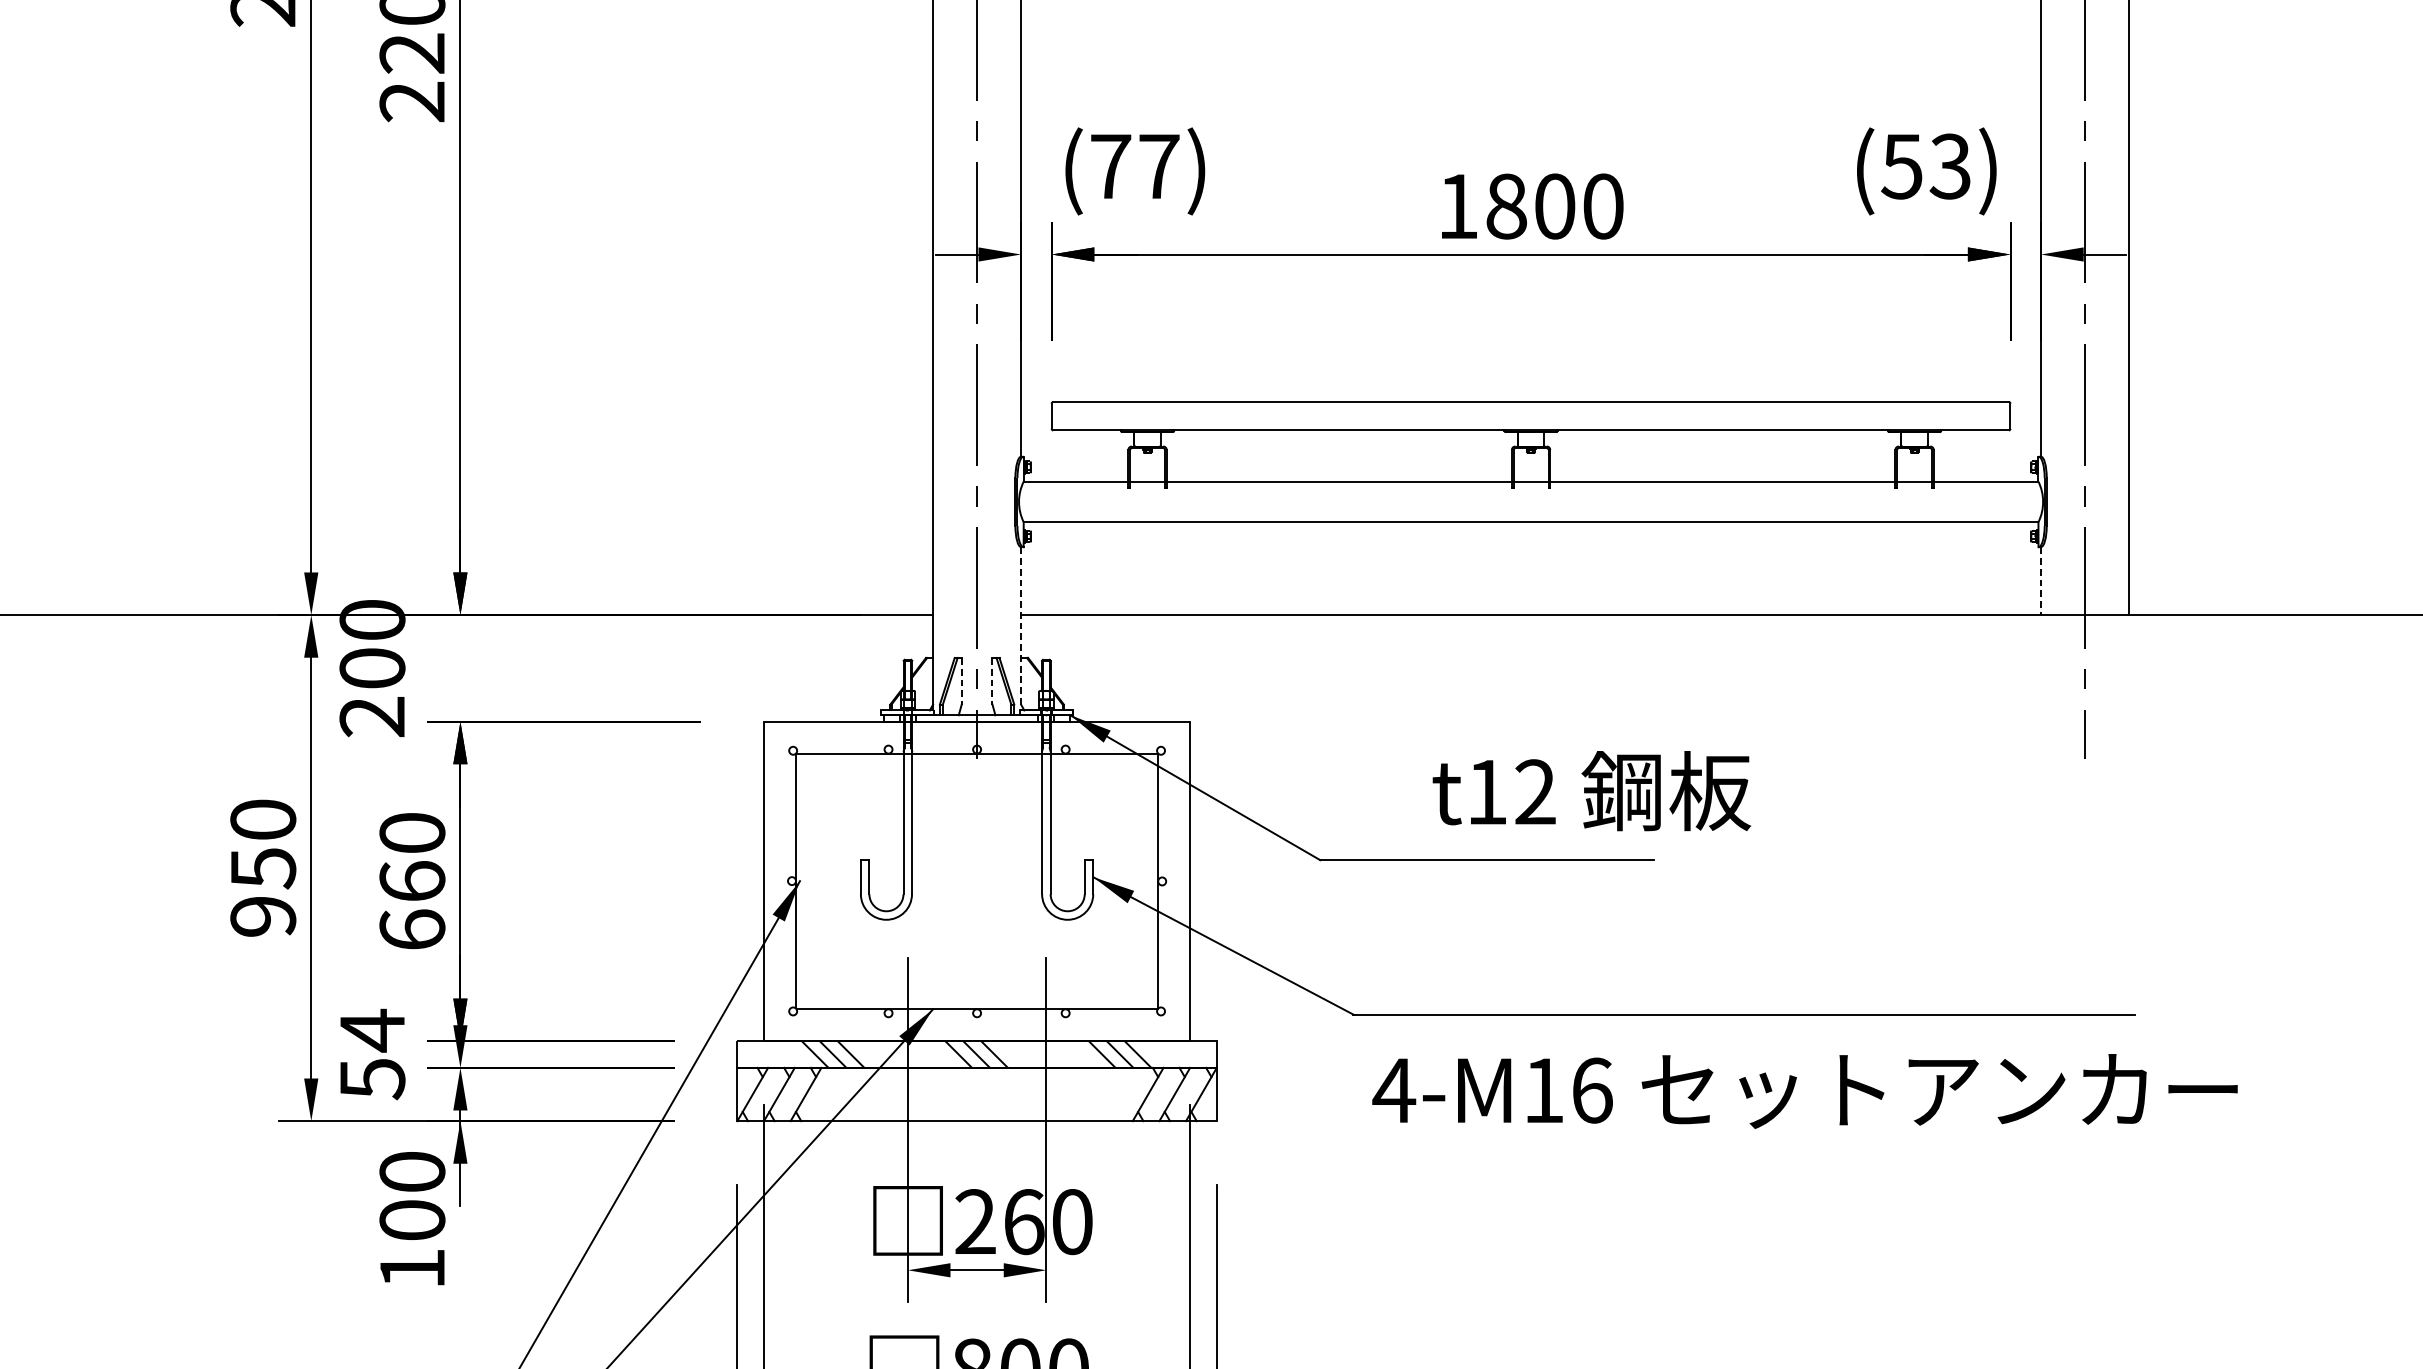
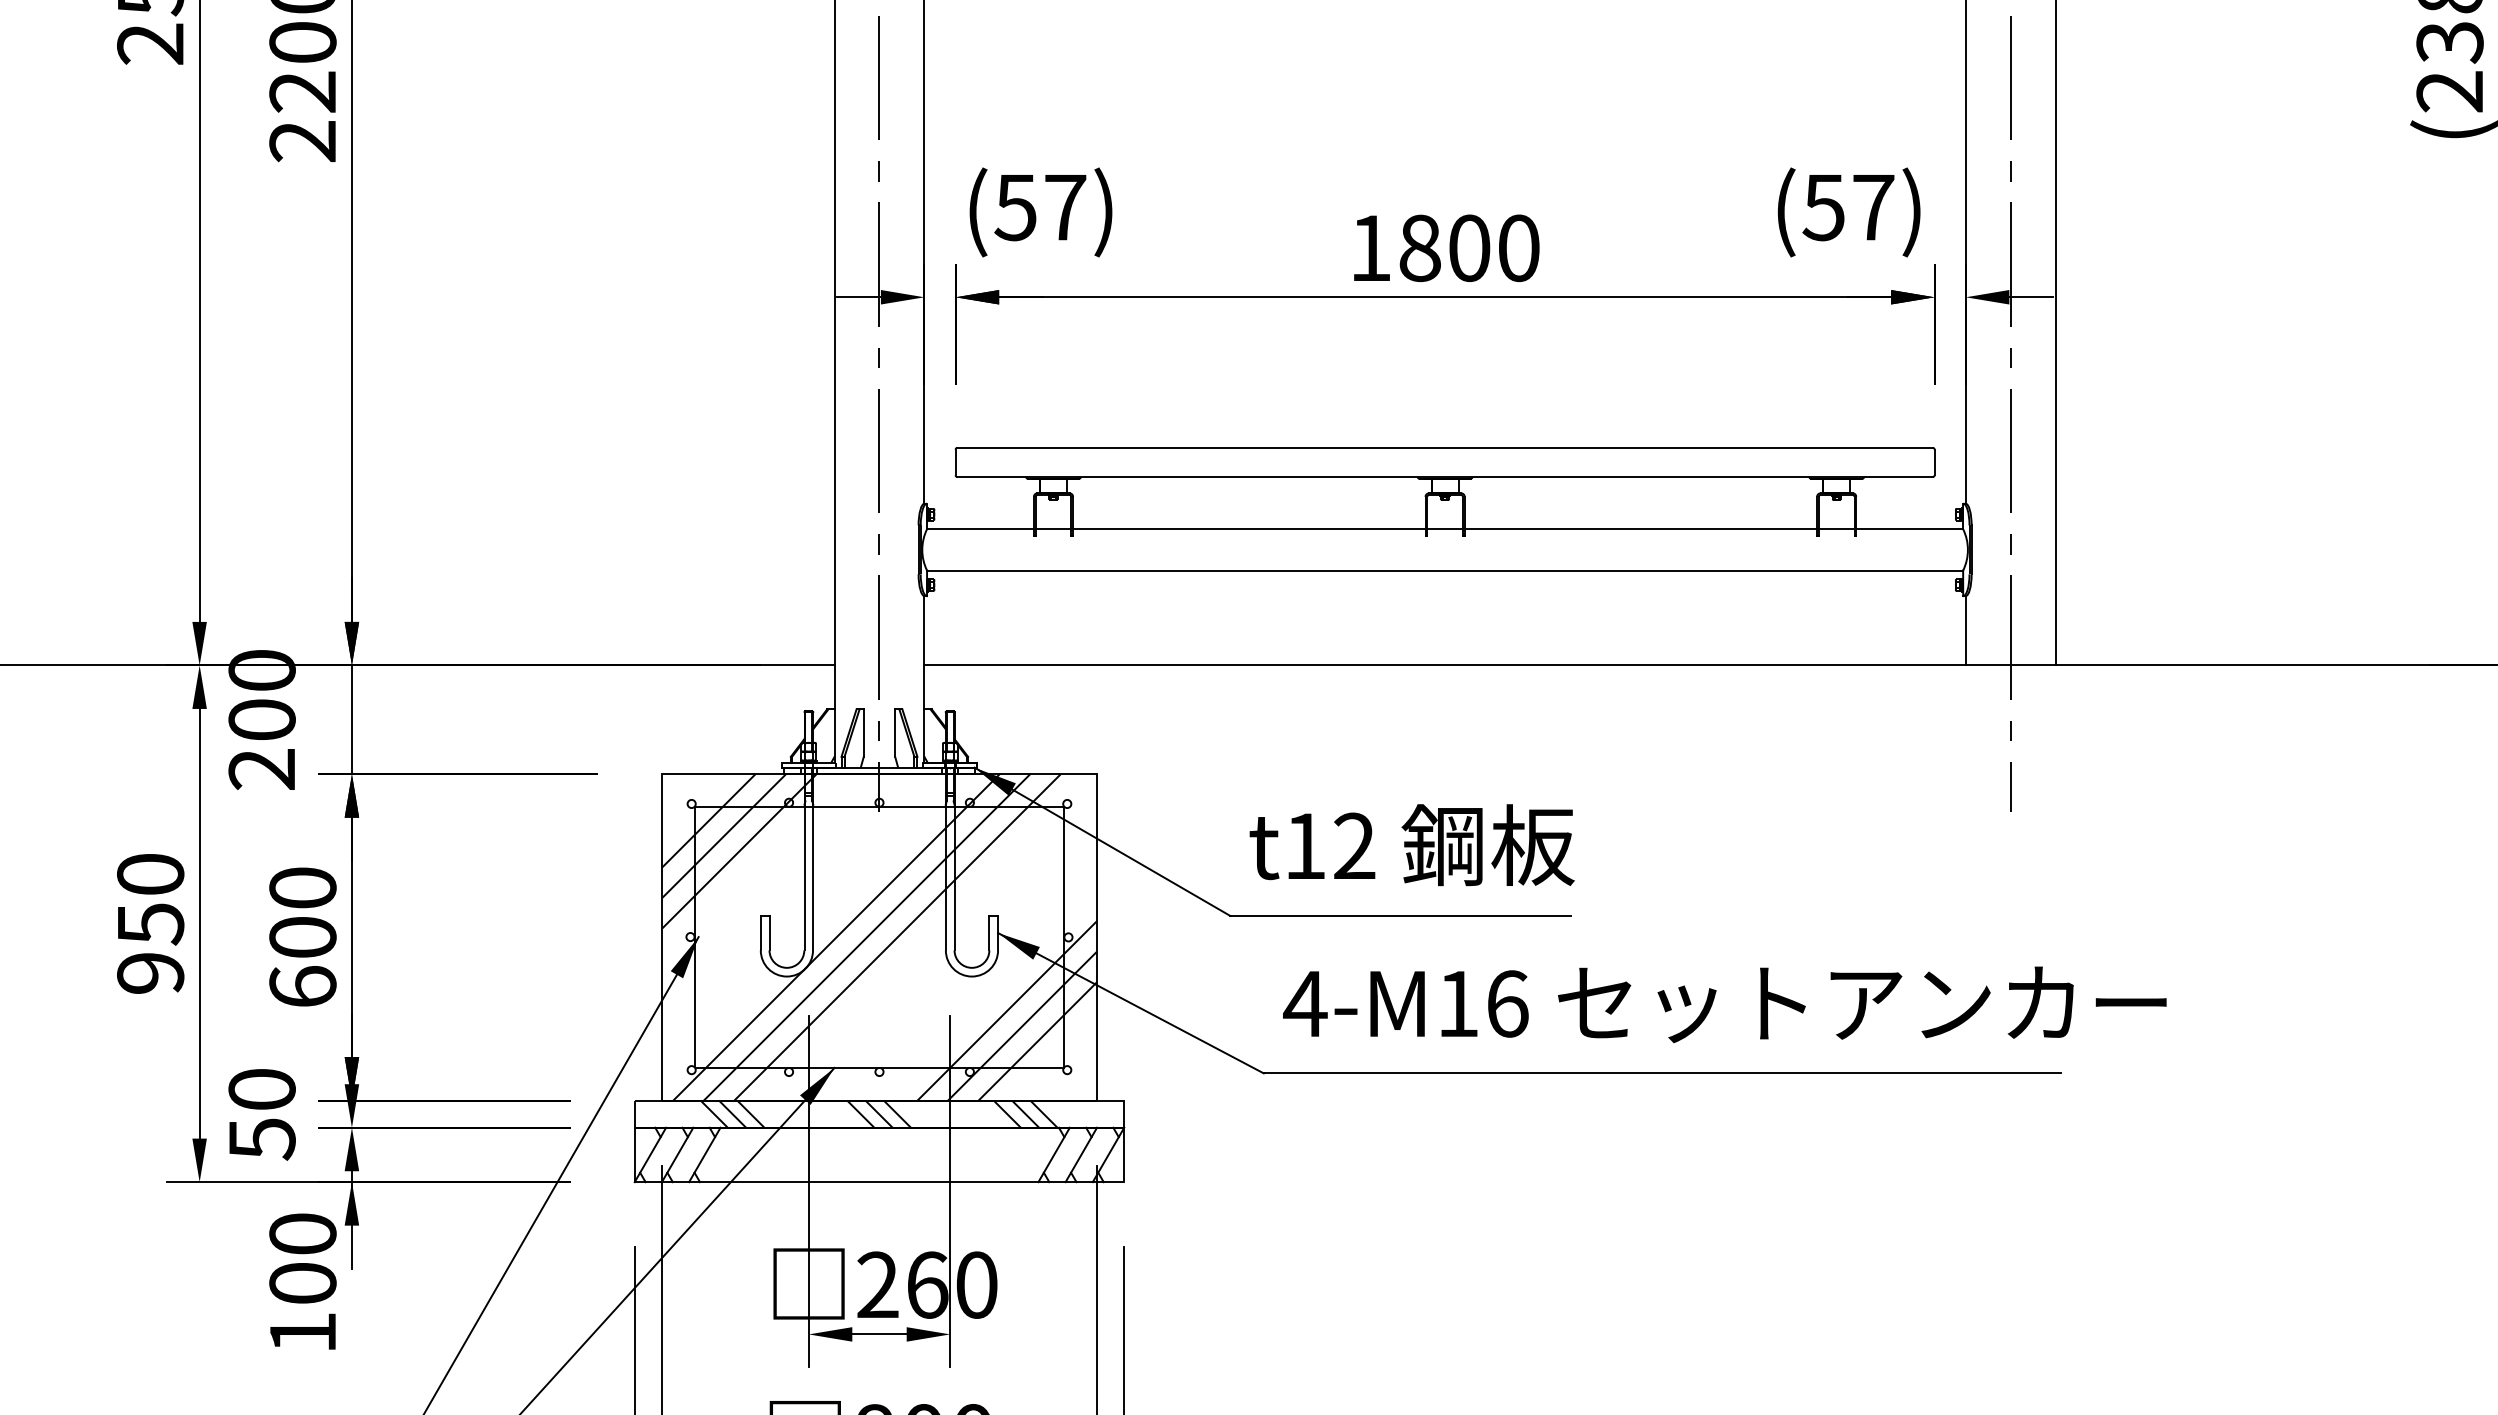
text: (1950, 166) -> (1873, 207), (53) -> (57)
text: (1110, 167) -> (1015, 208), (77) -> (57)
line: (2040, 580) -> (1965, 630), dashed -> solid
line: (1021, 628) -> (924, 679), dashed -> solid
line: (459, 668) -> (351, 719), added
line: (961, 681) -> (863, 733), dashed -> solid
line: (992, 681) -> (895, 733), dashed -> solid
text: (1591, 791) -> (1411, 845), moved
text: (412, 880) -> (302, 936), 660 -> 600
hatch: (977, 881) -> (879, 937), added
text: (371, 1030) -> (261, 1089), 54 -> 50
text: (1804, 1091) -> (1724, 1004), moved

